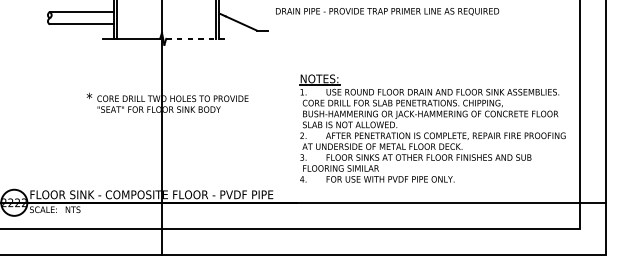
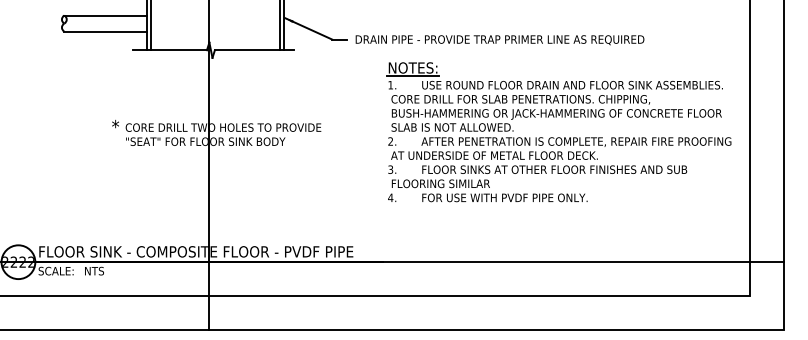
text: (387, 12) -> (499, 40), moved
line: (196, 39) -> (254, 50), dashed -> solid
part: (431, 128) -> (558, 132), moved

